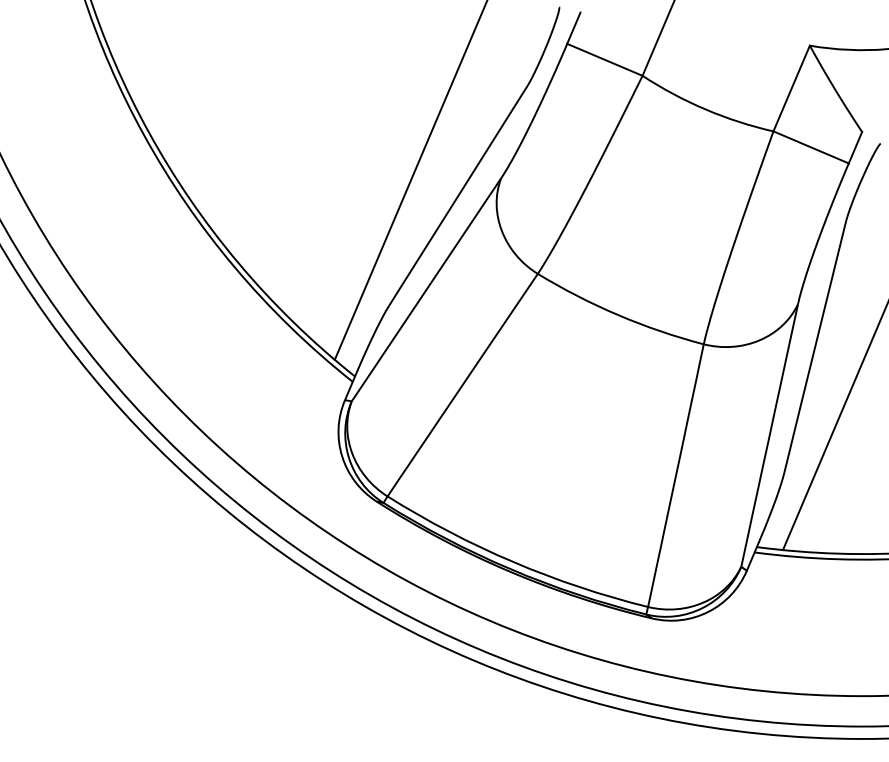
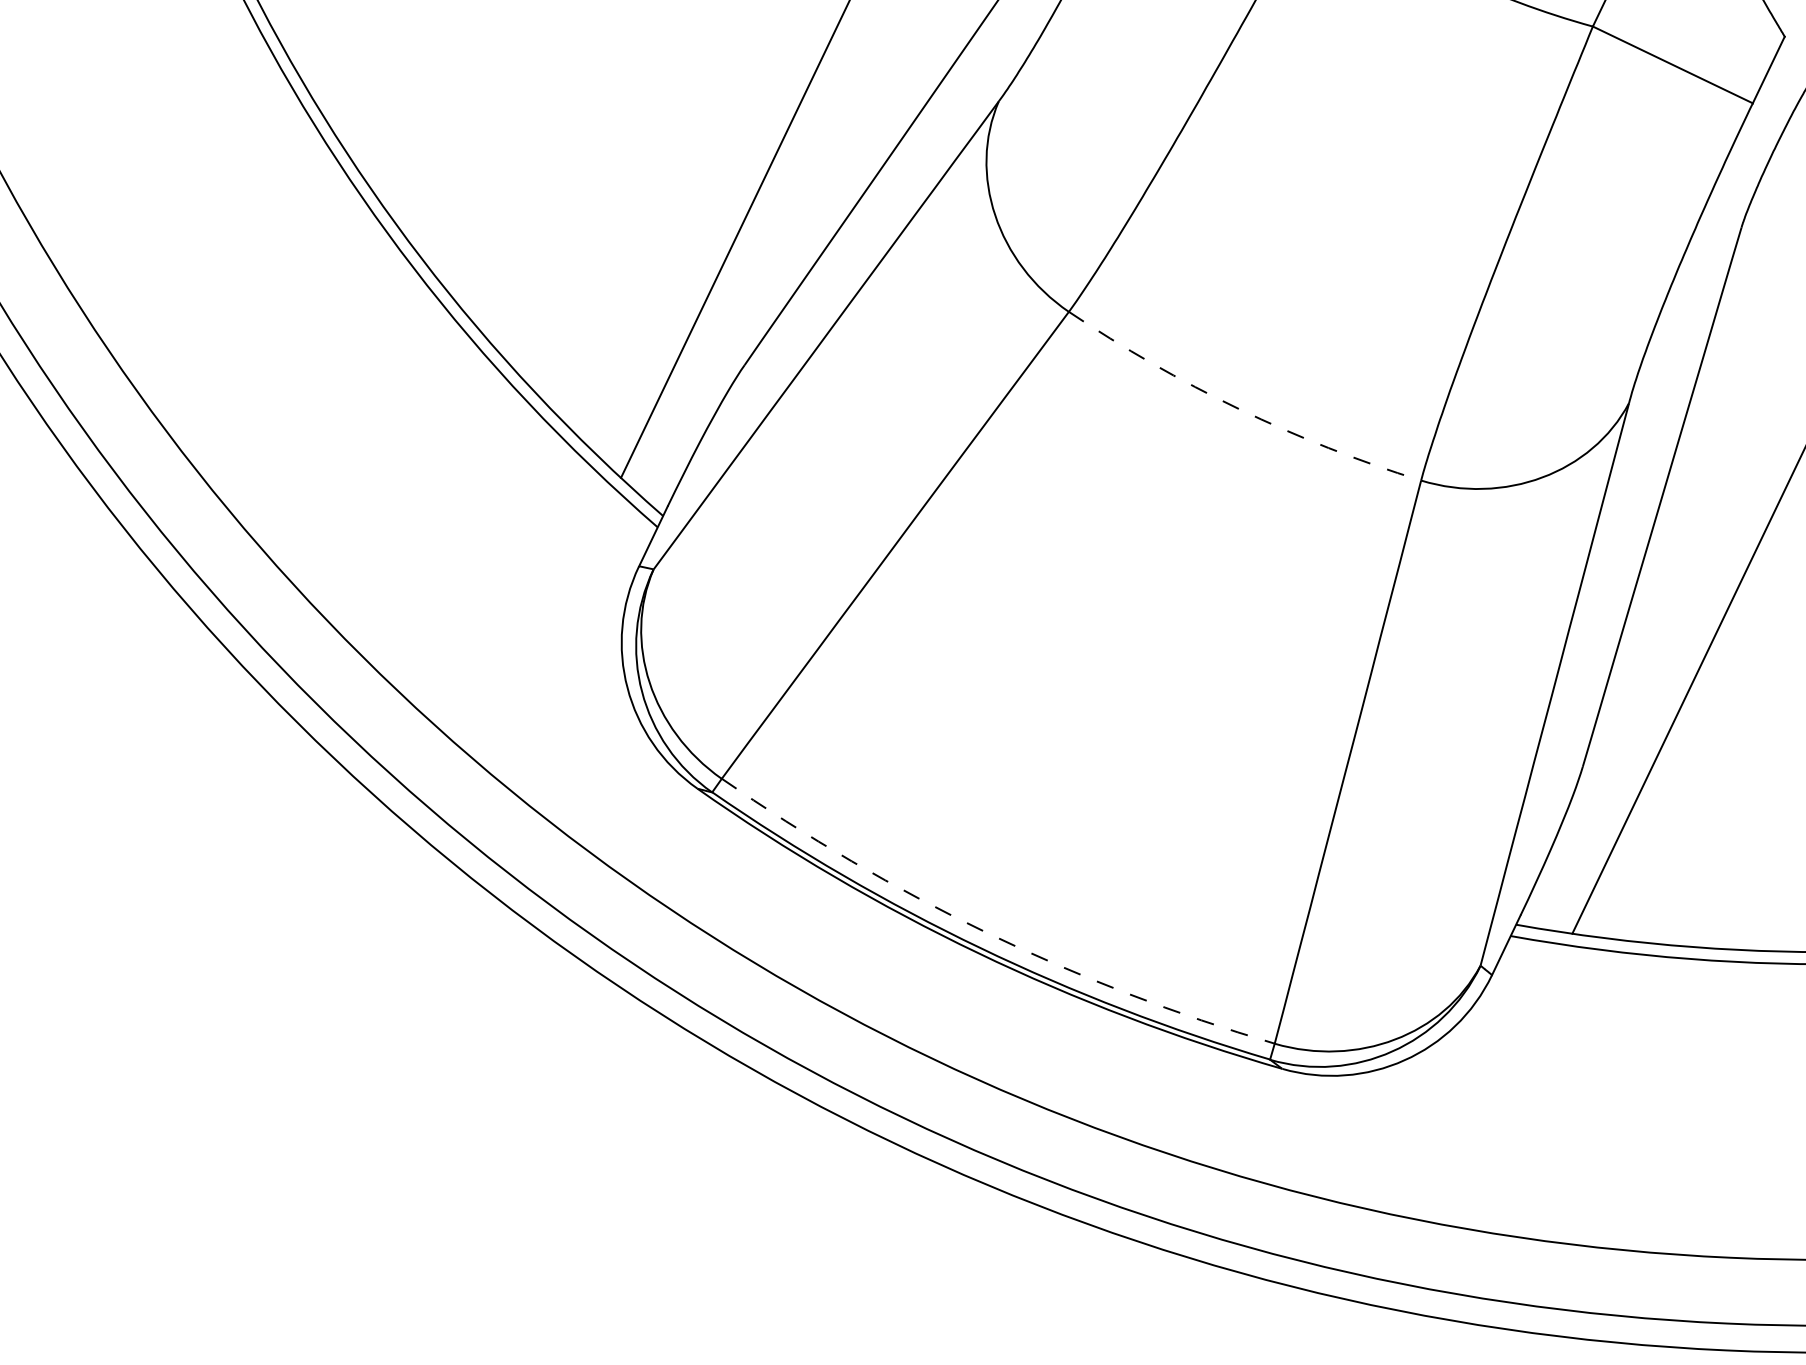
arc: (618, 315) -> (1239, 409), solid -> dashed
arc: (513, 562) -> (987, 934), solid -> dashed

